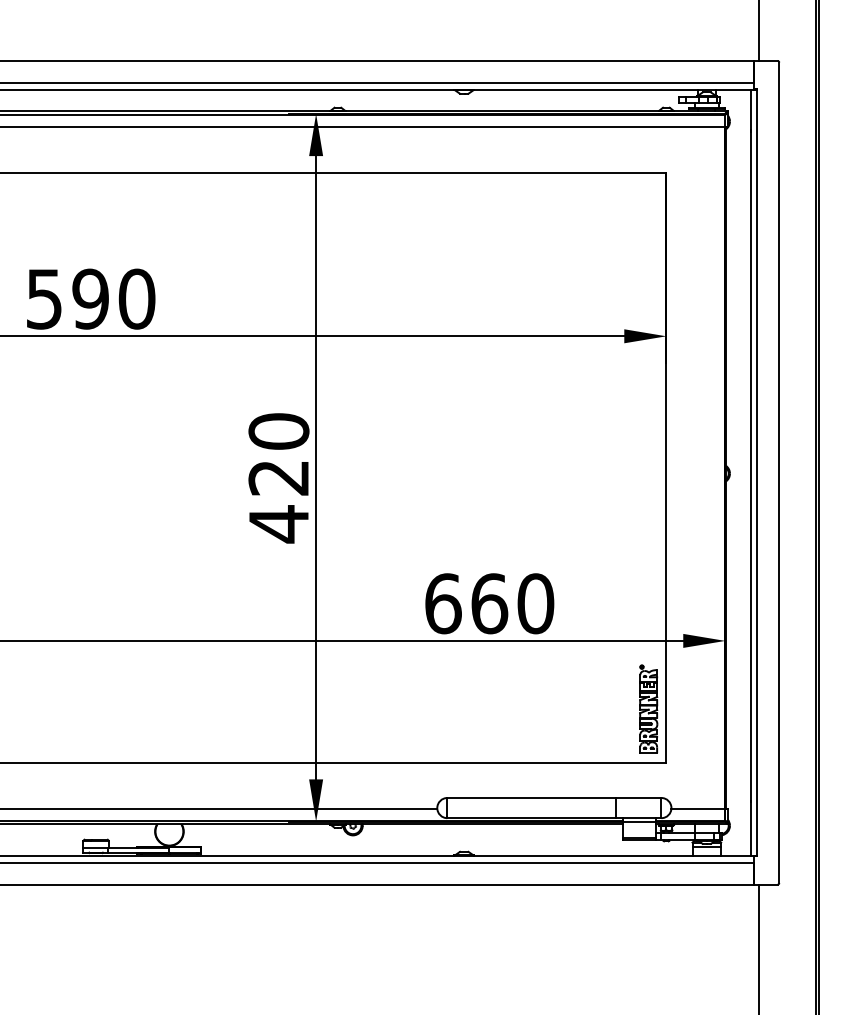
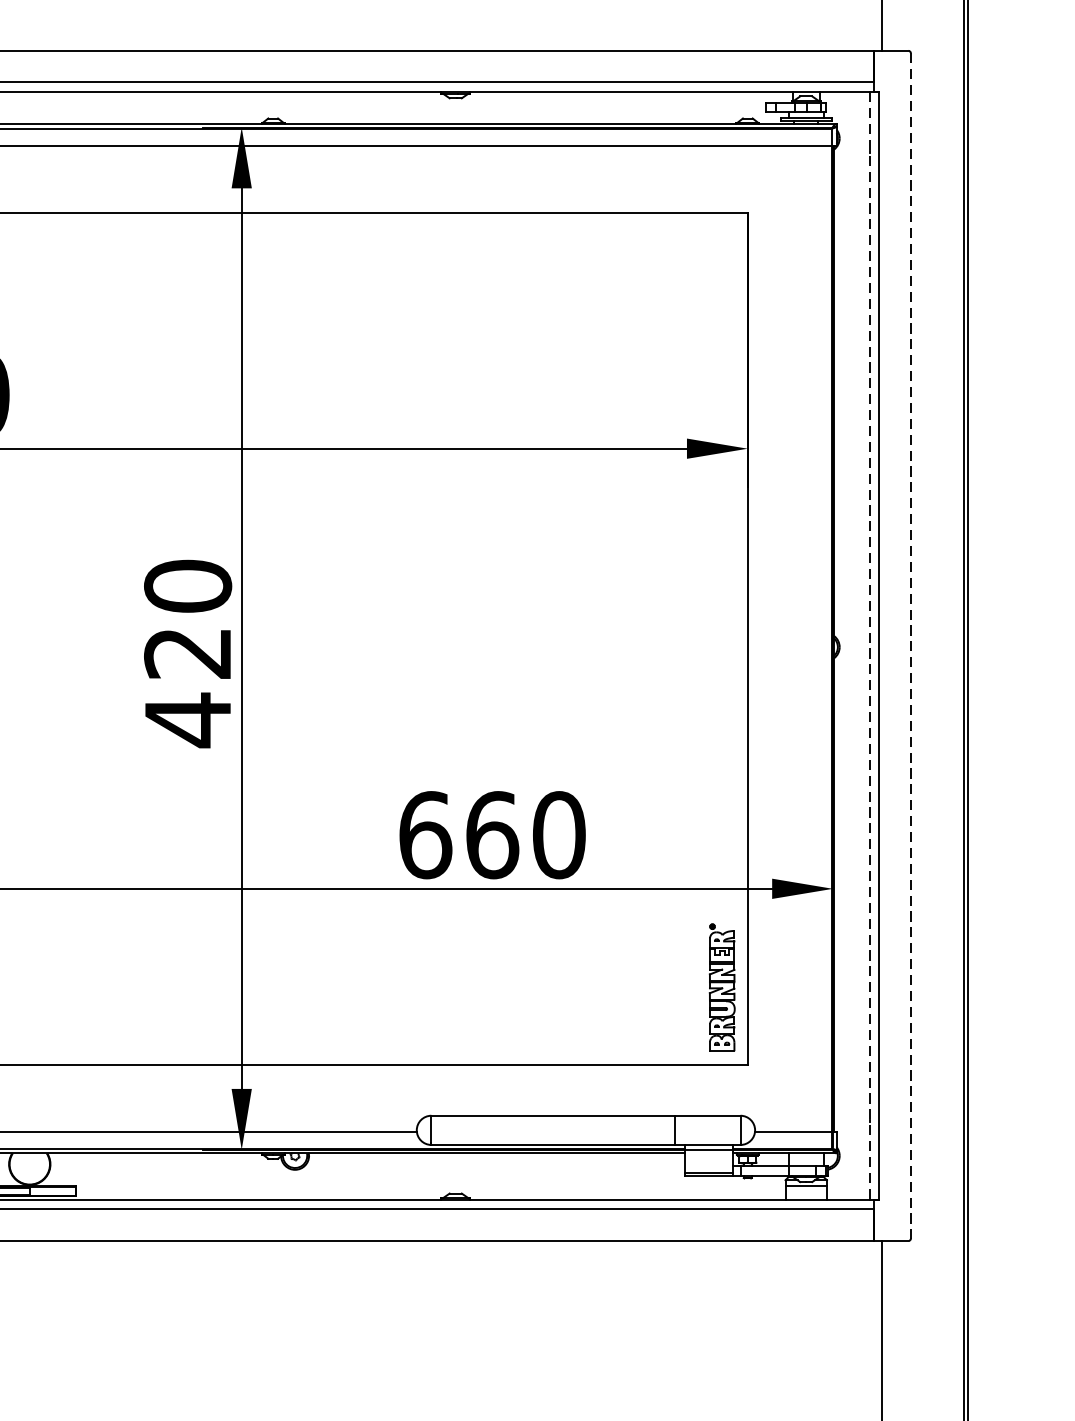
line: (750, 473) -> (869, 646), solid -> dashed
line: (779, 473) -> (911, 646), solid -> dashed

